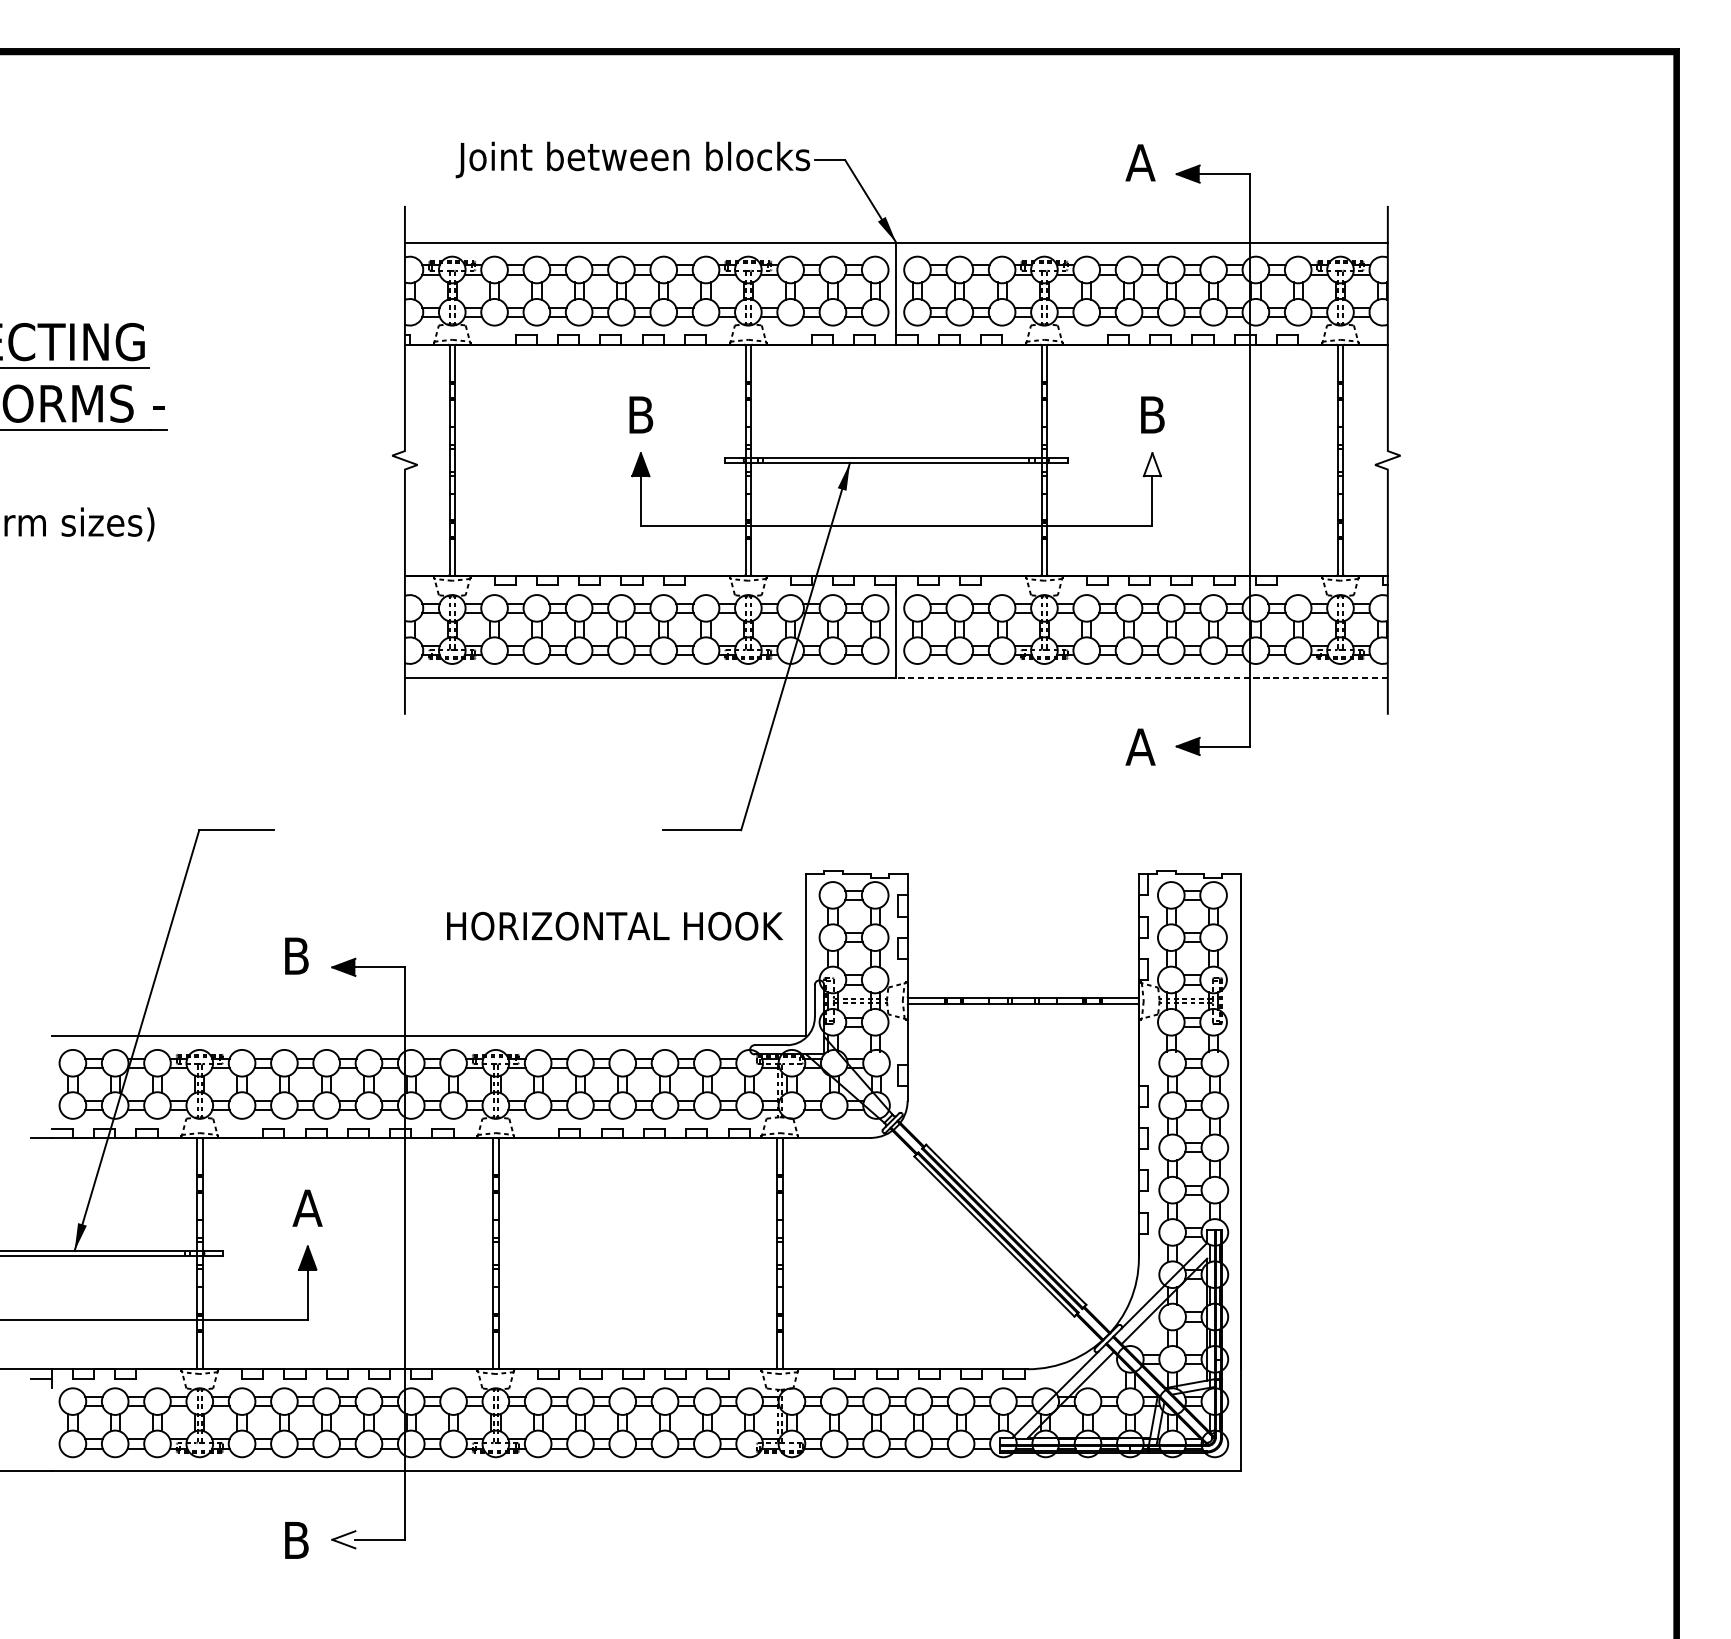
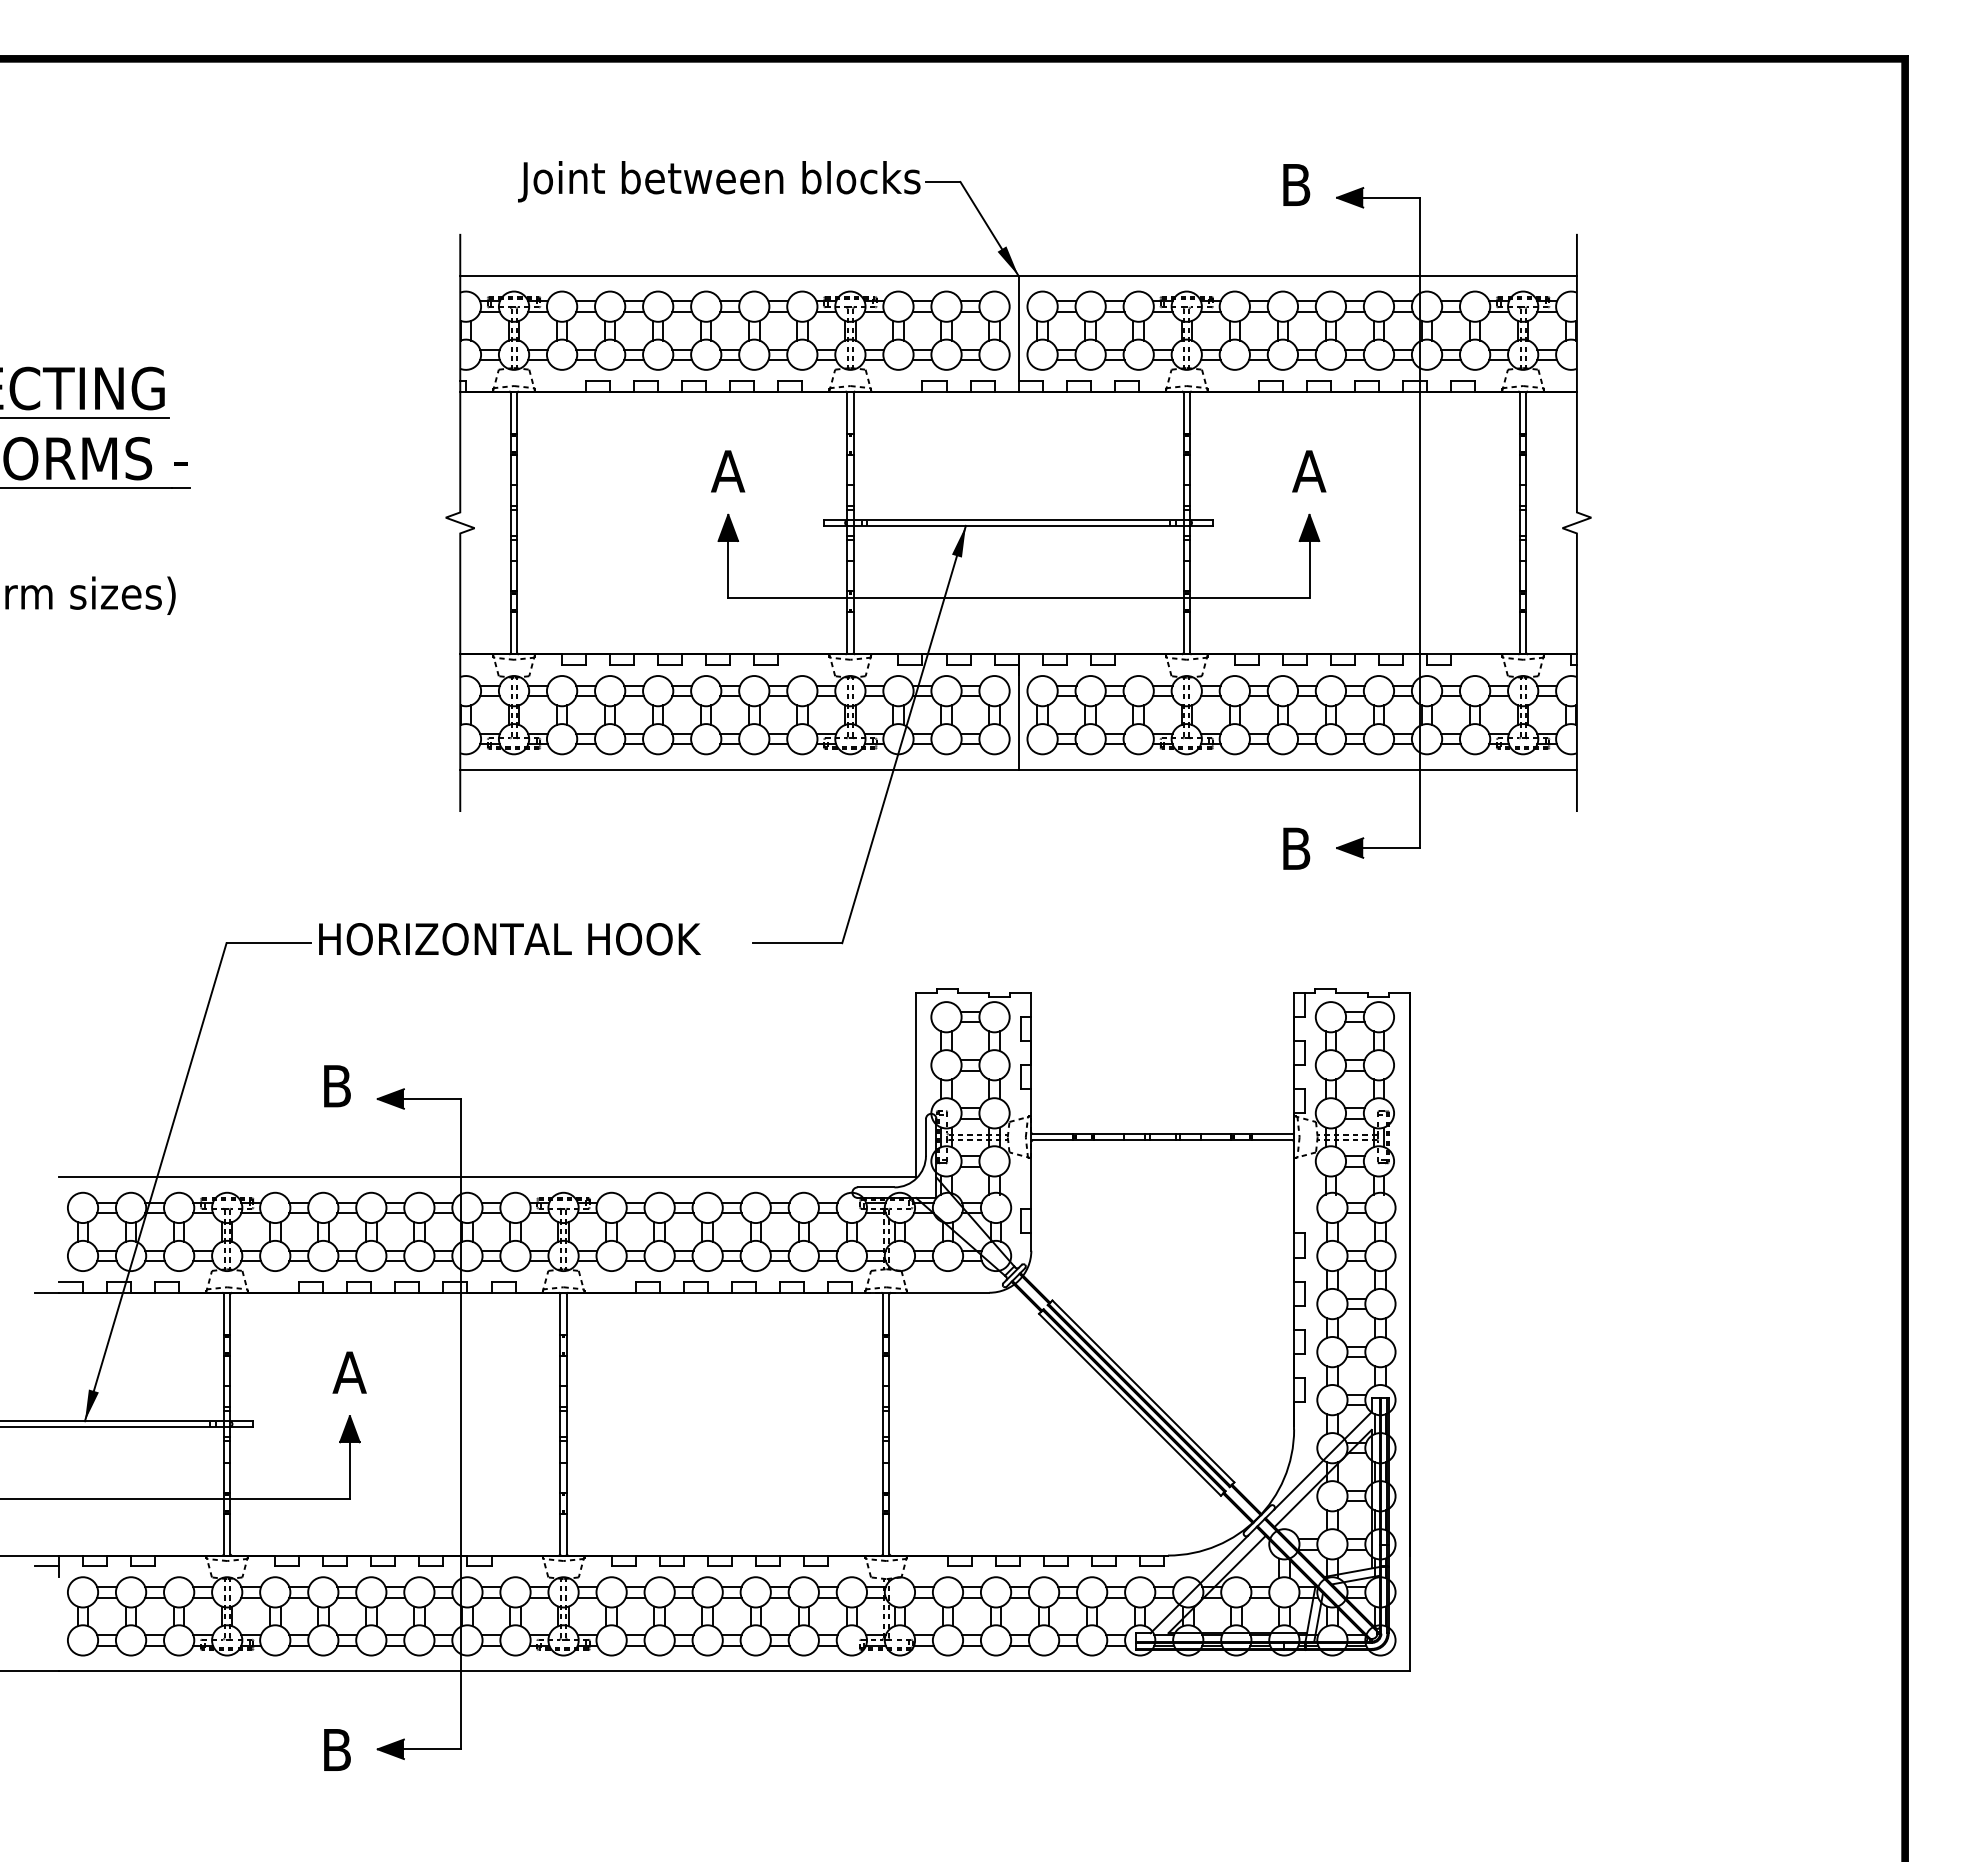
text: (1140, 162) -> (1295, 184), A -> B
text: (641, 415) -> (728, 471), B -> A
text: (1152, 415) -> (1309, 471), B -> A
fill: (1152, 464) -> (1309, 527), added
line: (1141, 677) -> (1297, 769), dashed -> solid
text: (1140, 746) -> (1295, 848), A -> B
text: (614, 926) -> (509, 939), moved
fill: (343, 1539) -> (390, 1749), added

